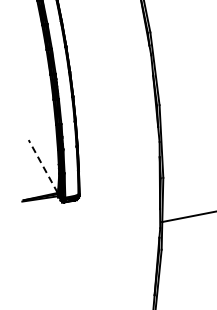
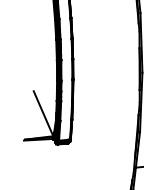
line: (42, 166) -> (42, 113), dashed -> solid

